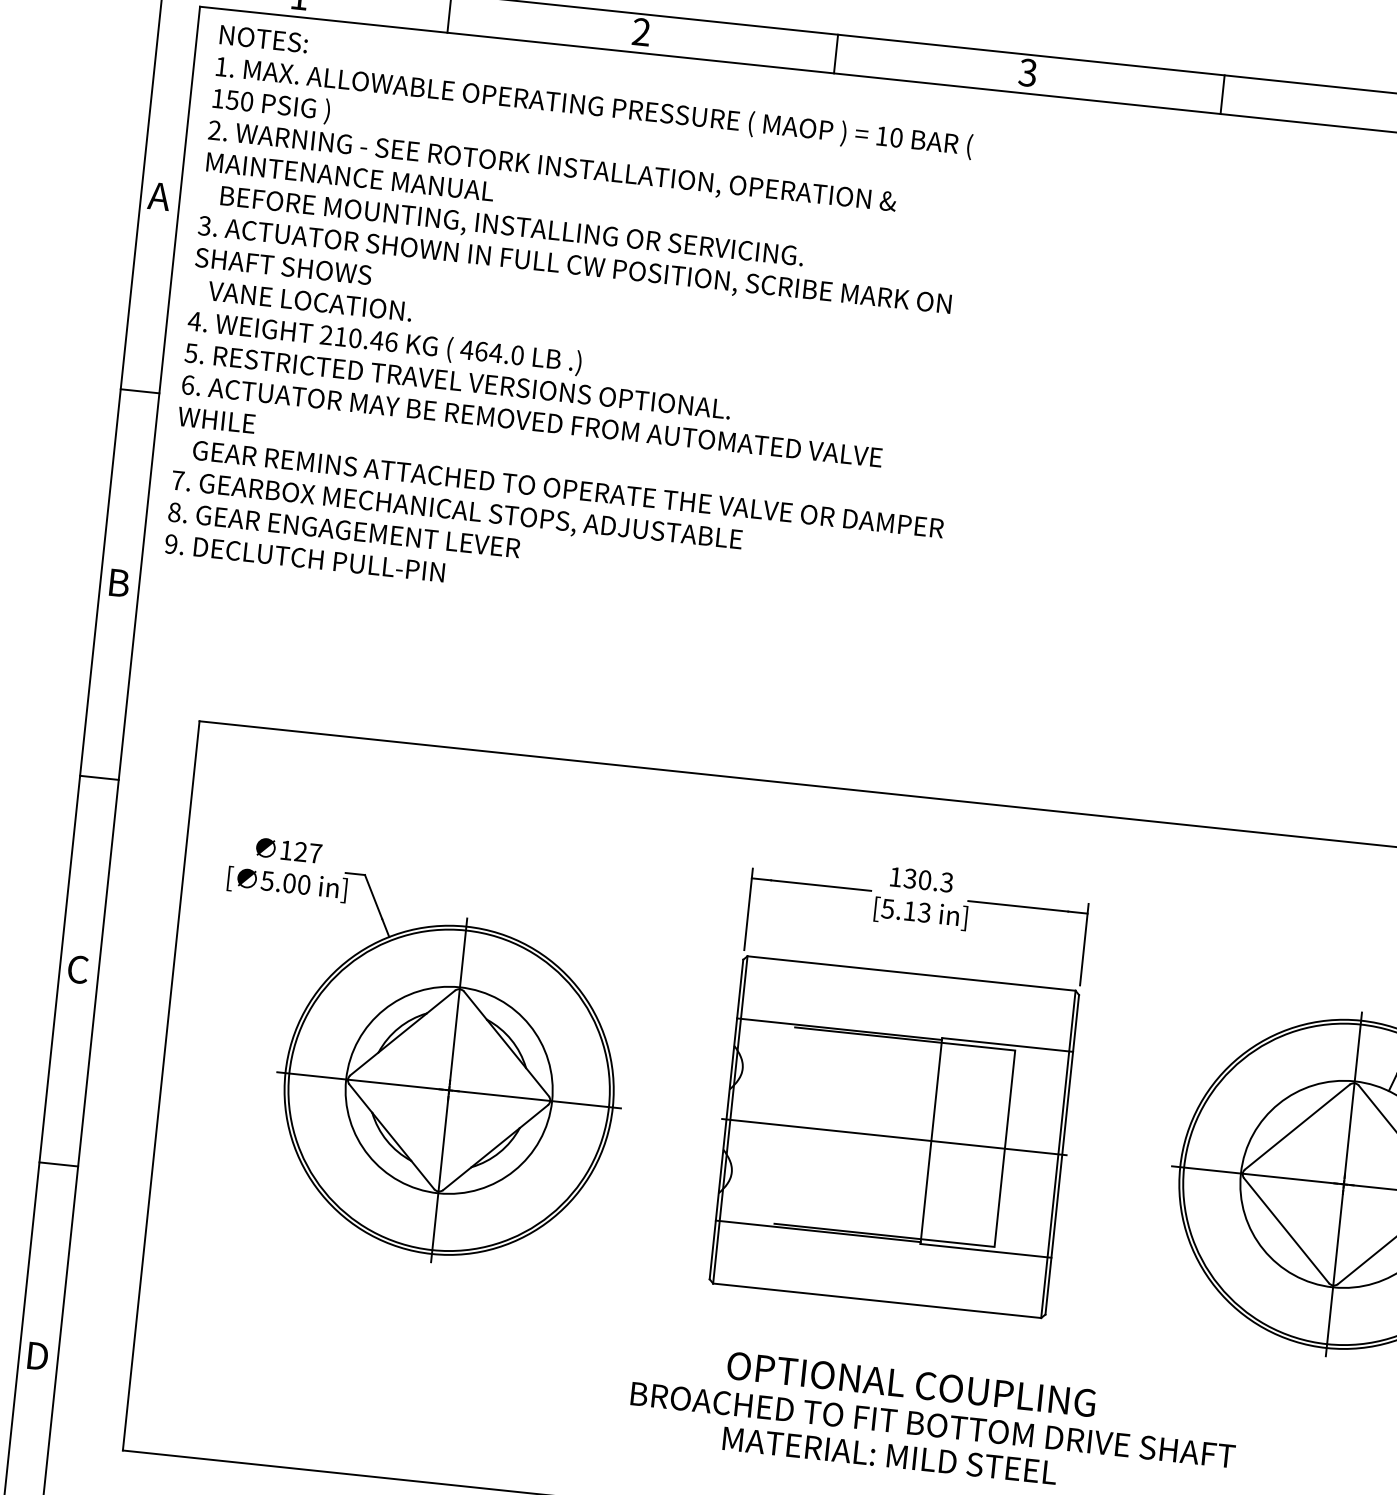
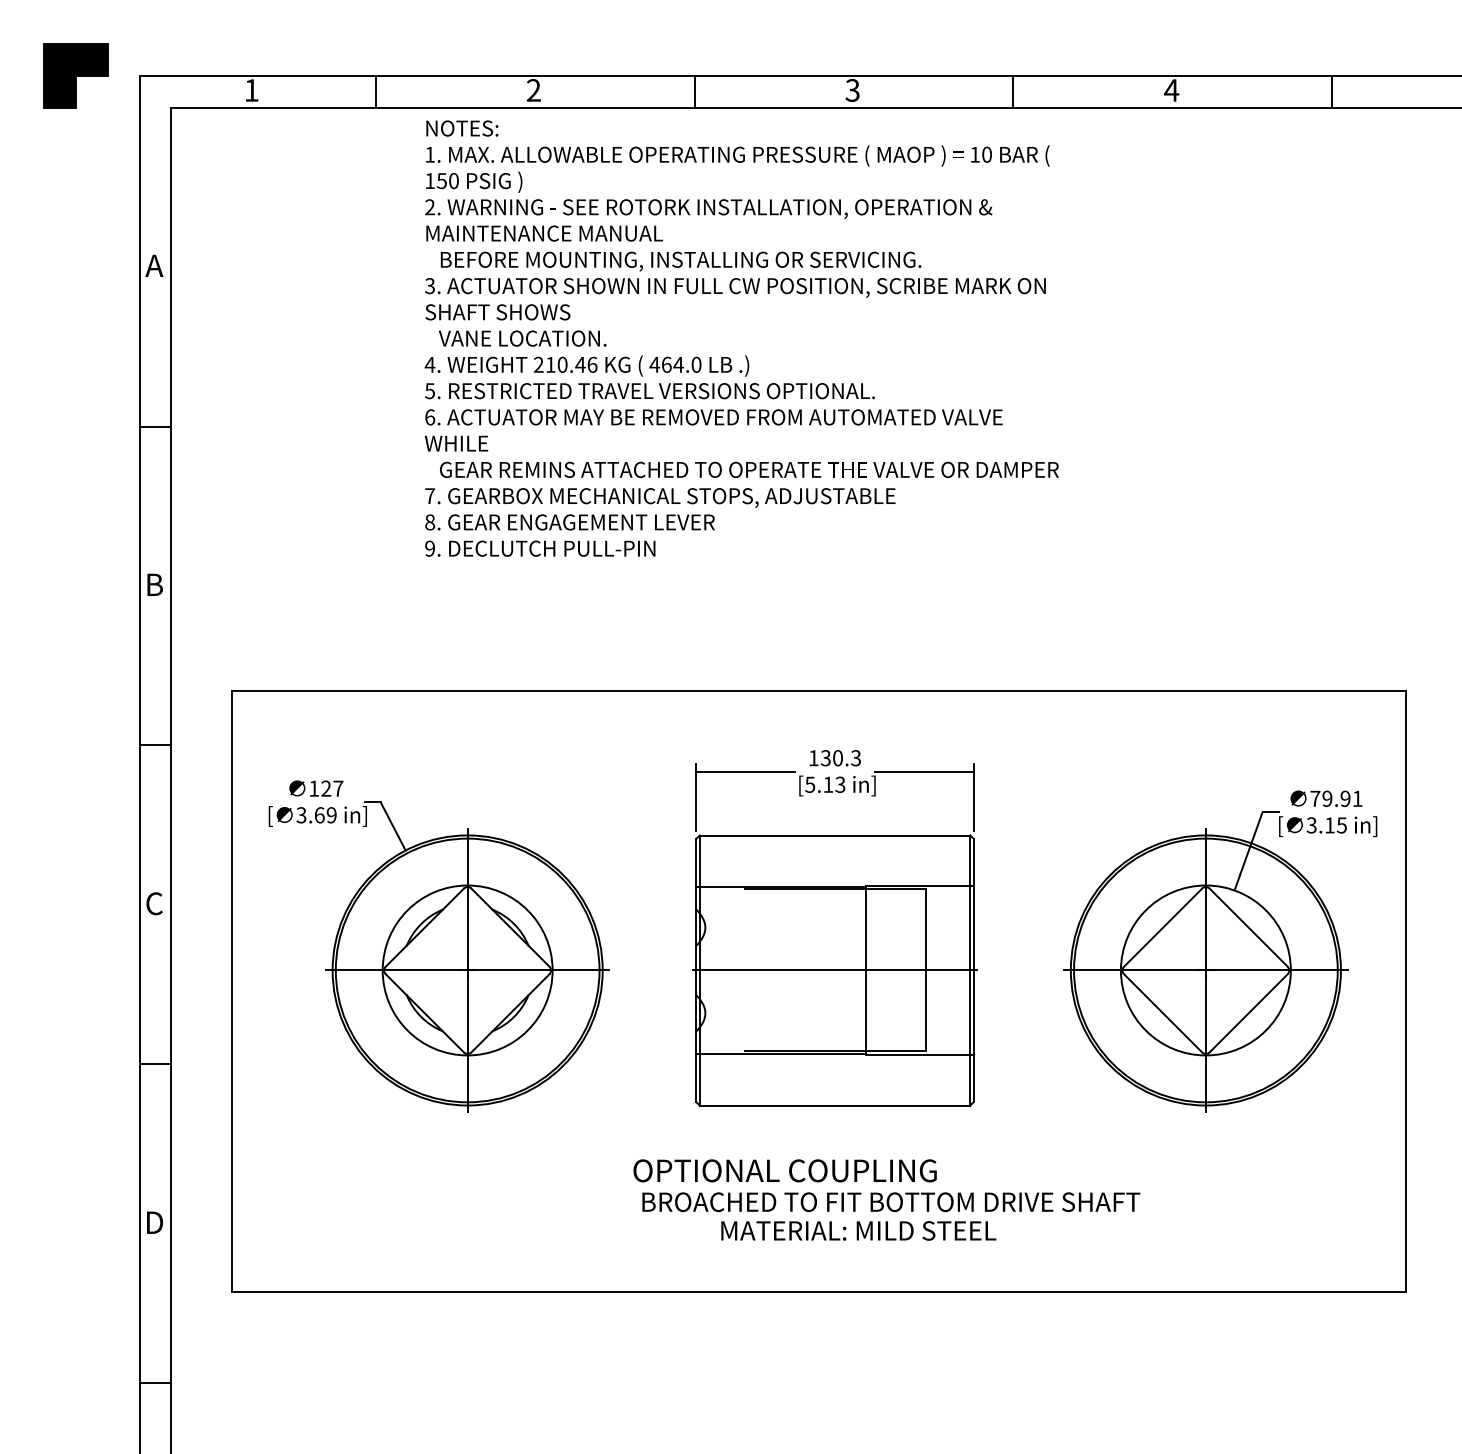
text: (575, 329) -> (741, 338), moved
text: (285, 883) -> (316, 815), 5.00 -> 3.69
text: (910, 1383) -> (784, 1170), moved

